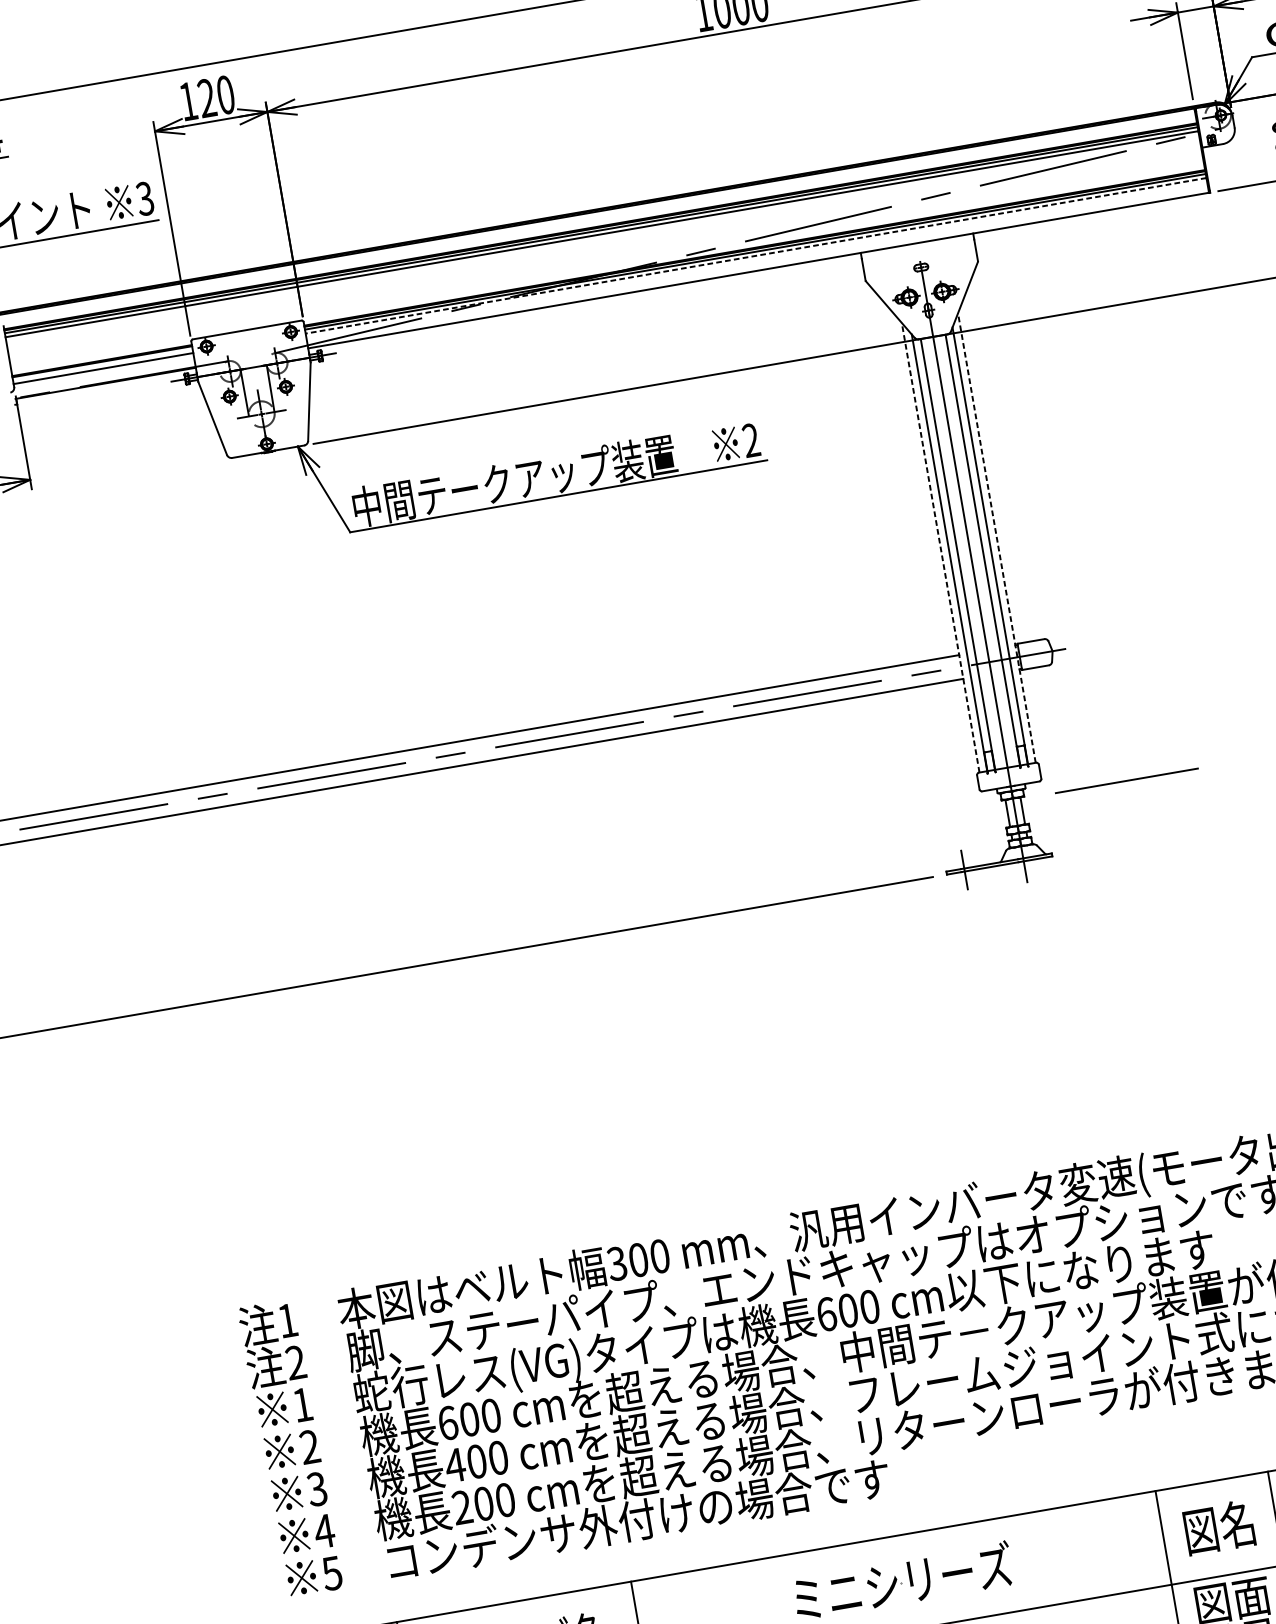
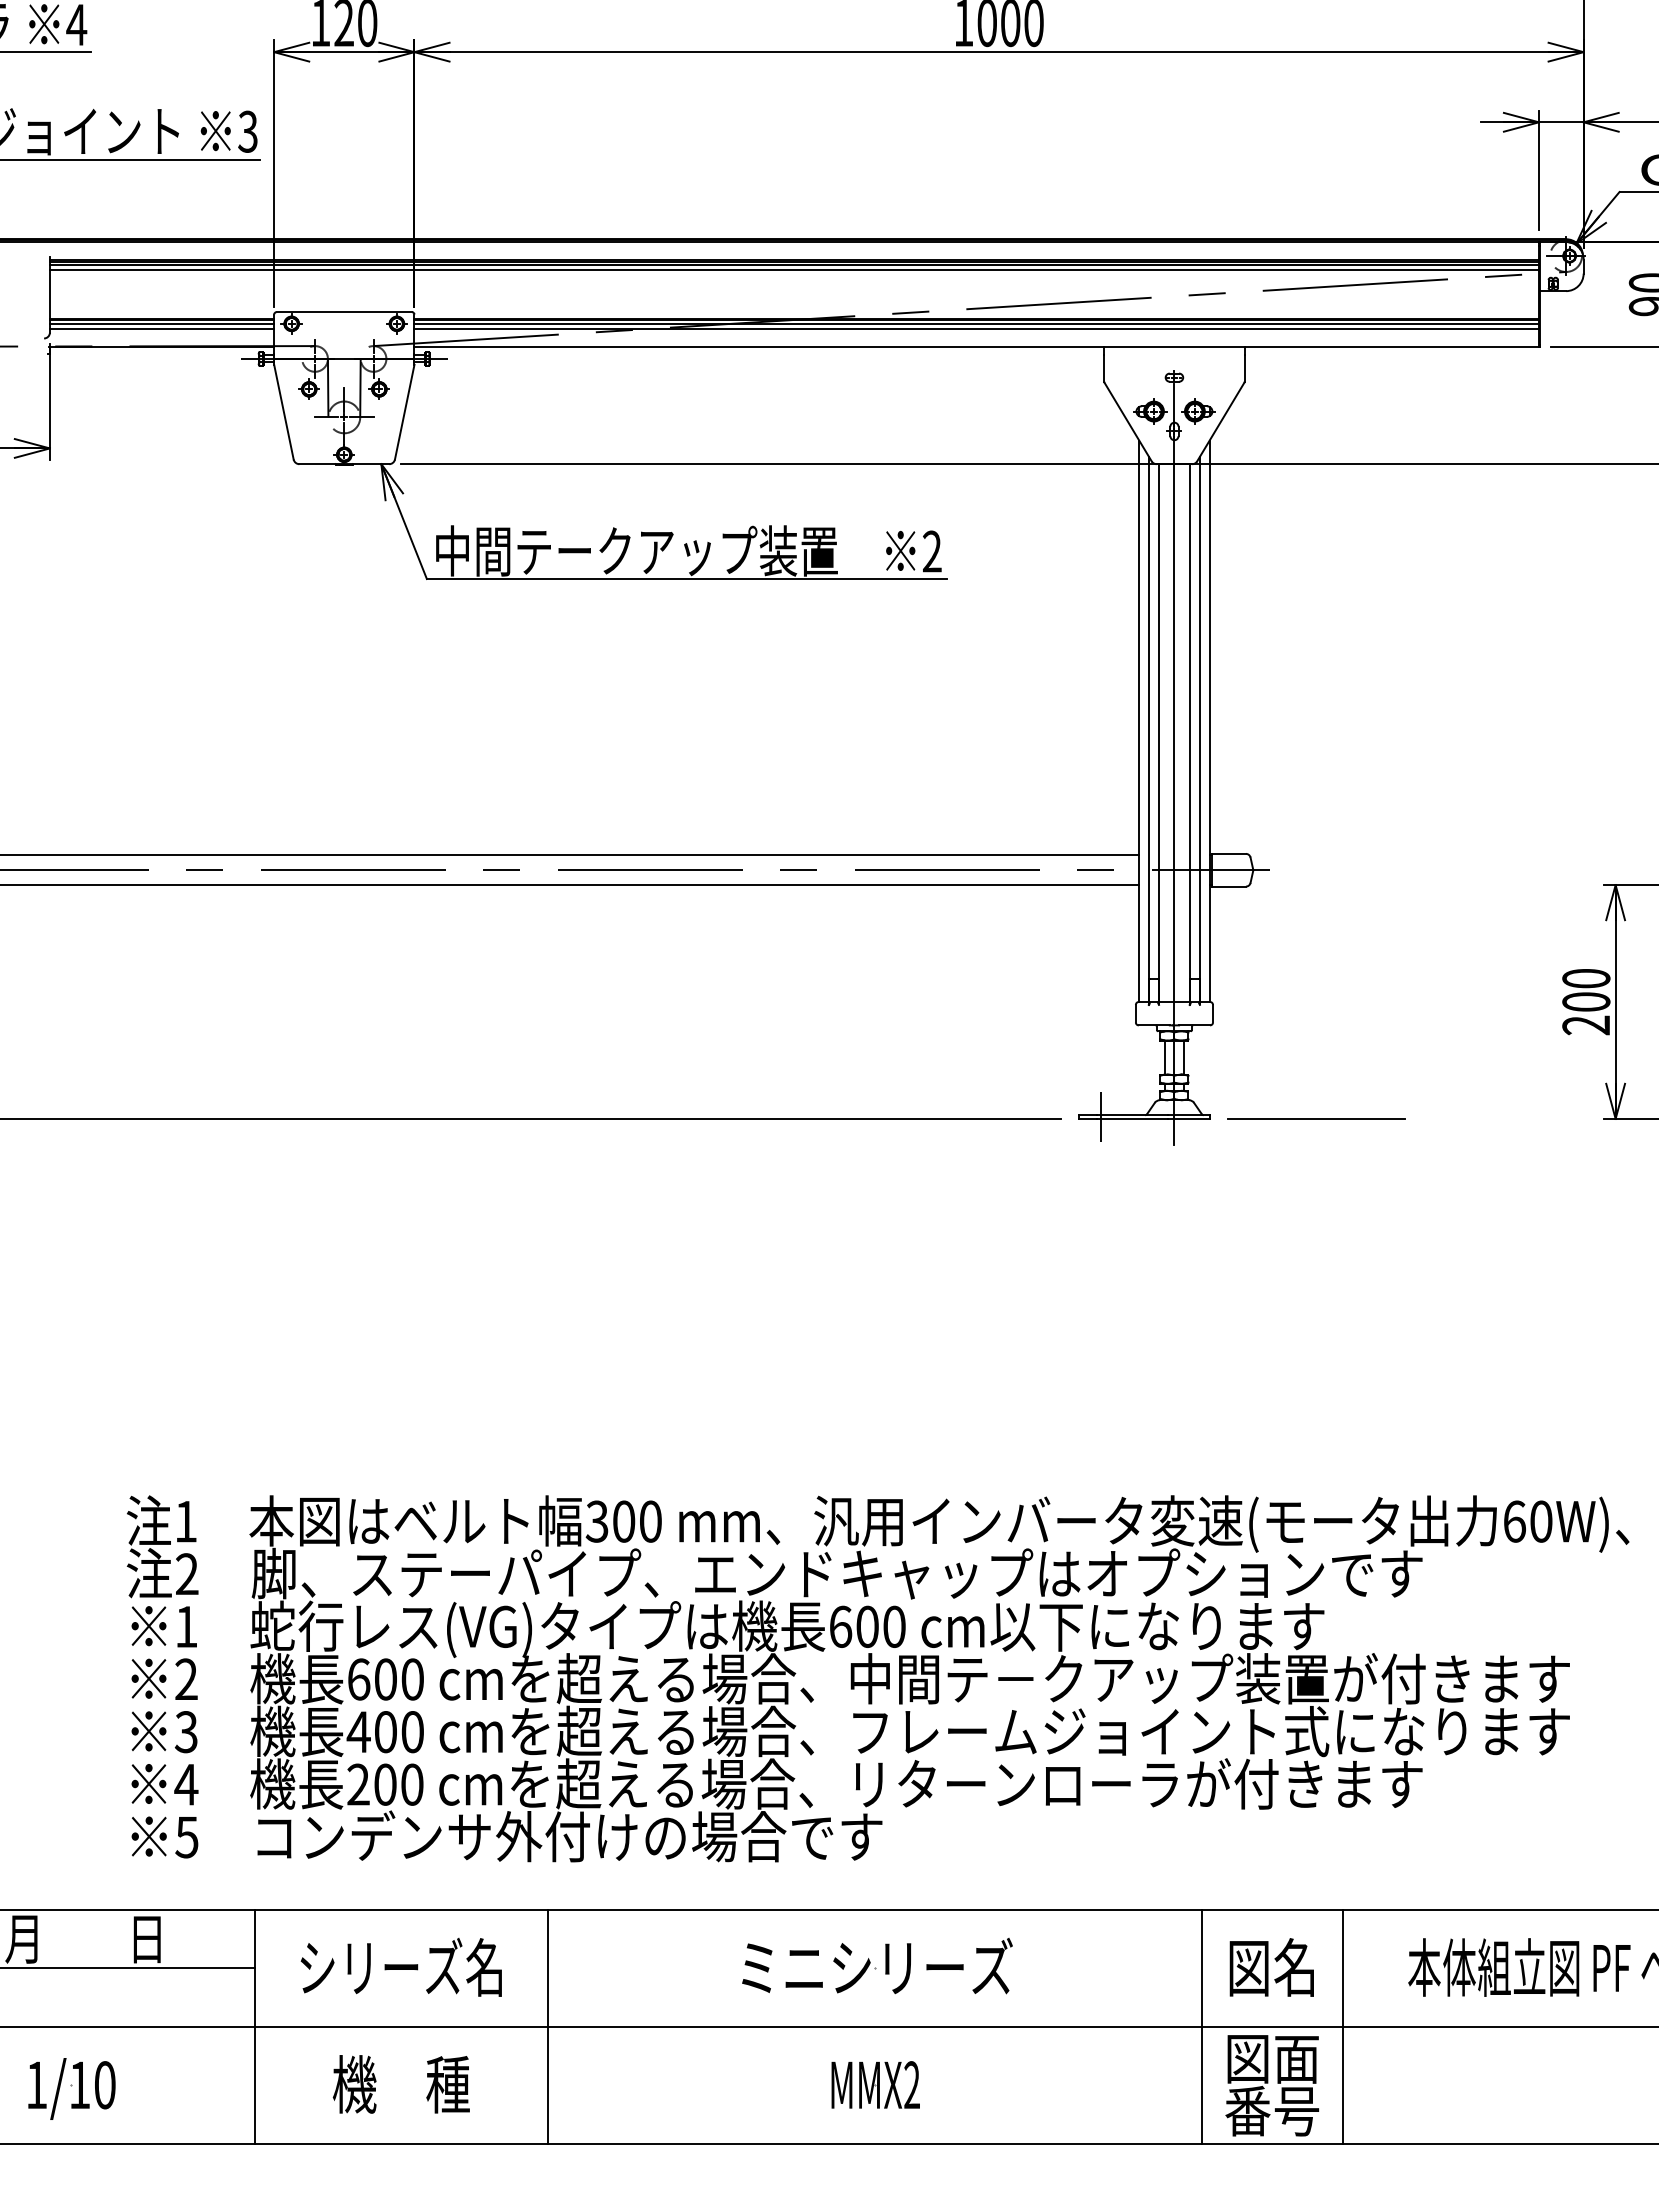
line: (755, 255) -> (976, 328), dashed -> solid
line: (102, 364) -> (161, 323), added
line: (996, 538) -> (1209, 721), dashed -> solid
line: (940, 547) -> (1139, 721), dashed -> solid
line: (1126, 780) -> (1316, 1118), moved

